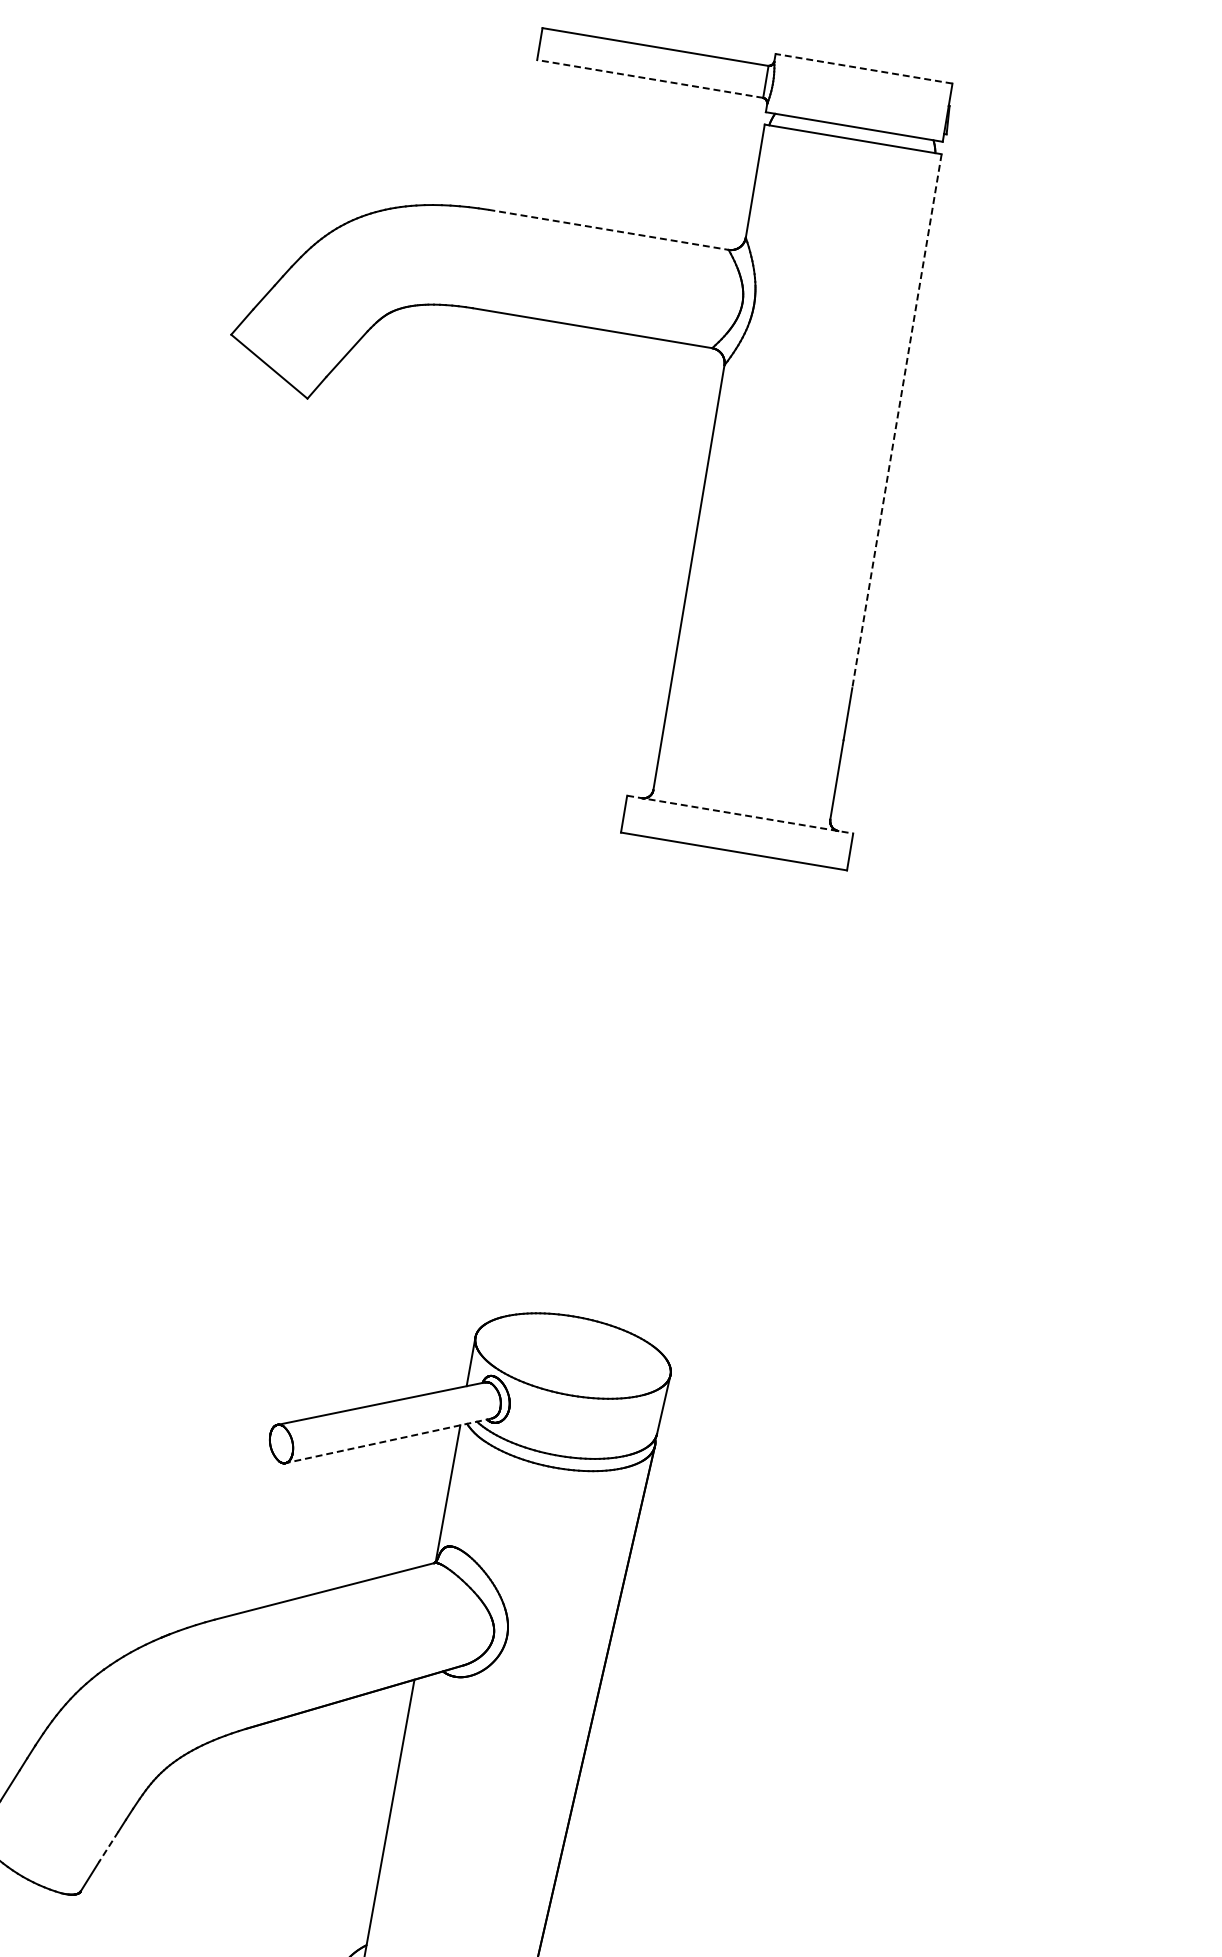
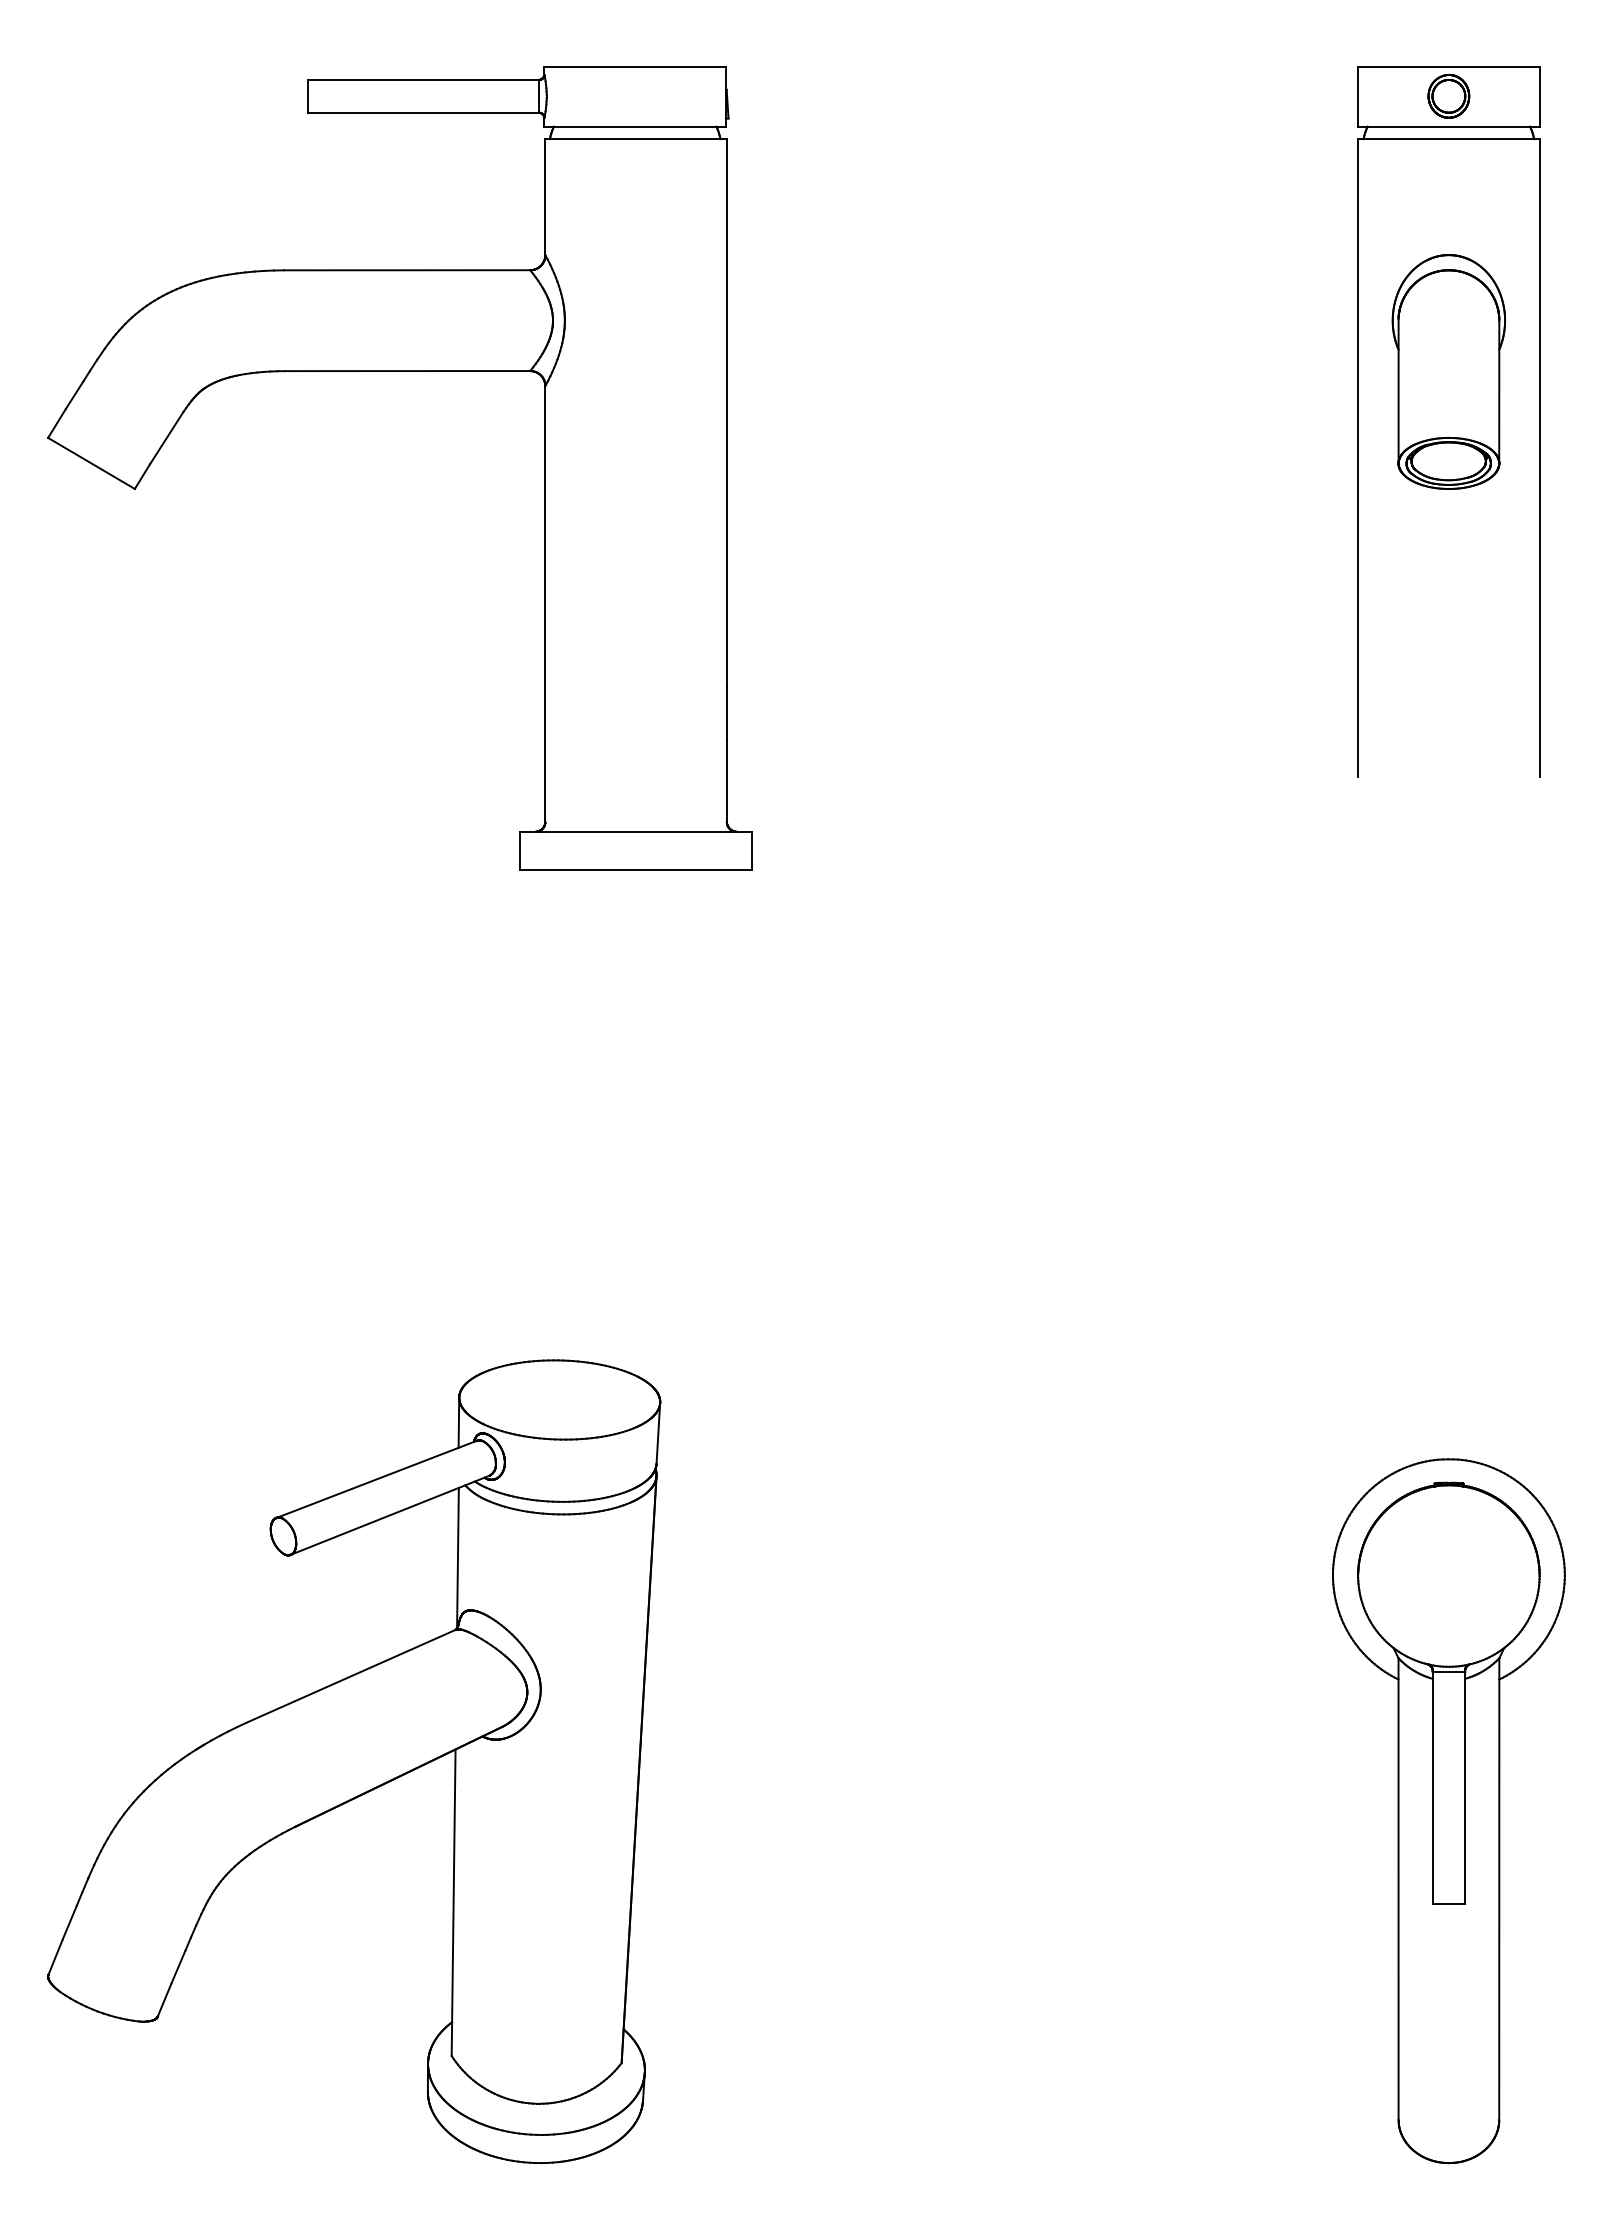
line: (864, 68) -> (635, 66), dashed -> solid
line: (650, 78) -> (423, 112), dashed -> solid
line: (608, 230) -> (407, 270), dashed -> solid
line: (896, 421) -> (726, 413), dashed -> solid
line: (740, 814) -> (636, 831), dashed -> solid
line: (388, 1440) -> (389, 1515), dashed -> solid
line: (108, 1847) -> (178, 1967), dashed -> solid

